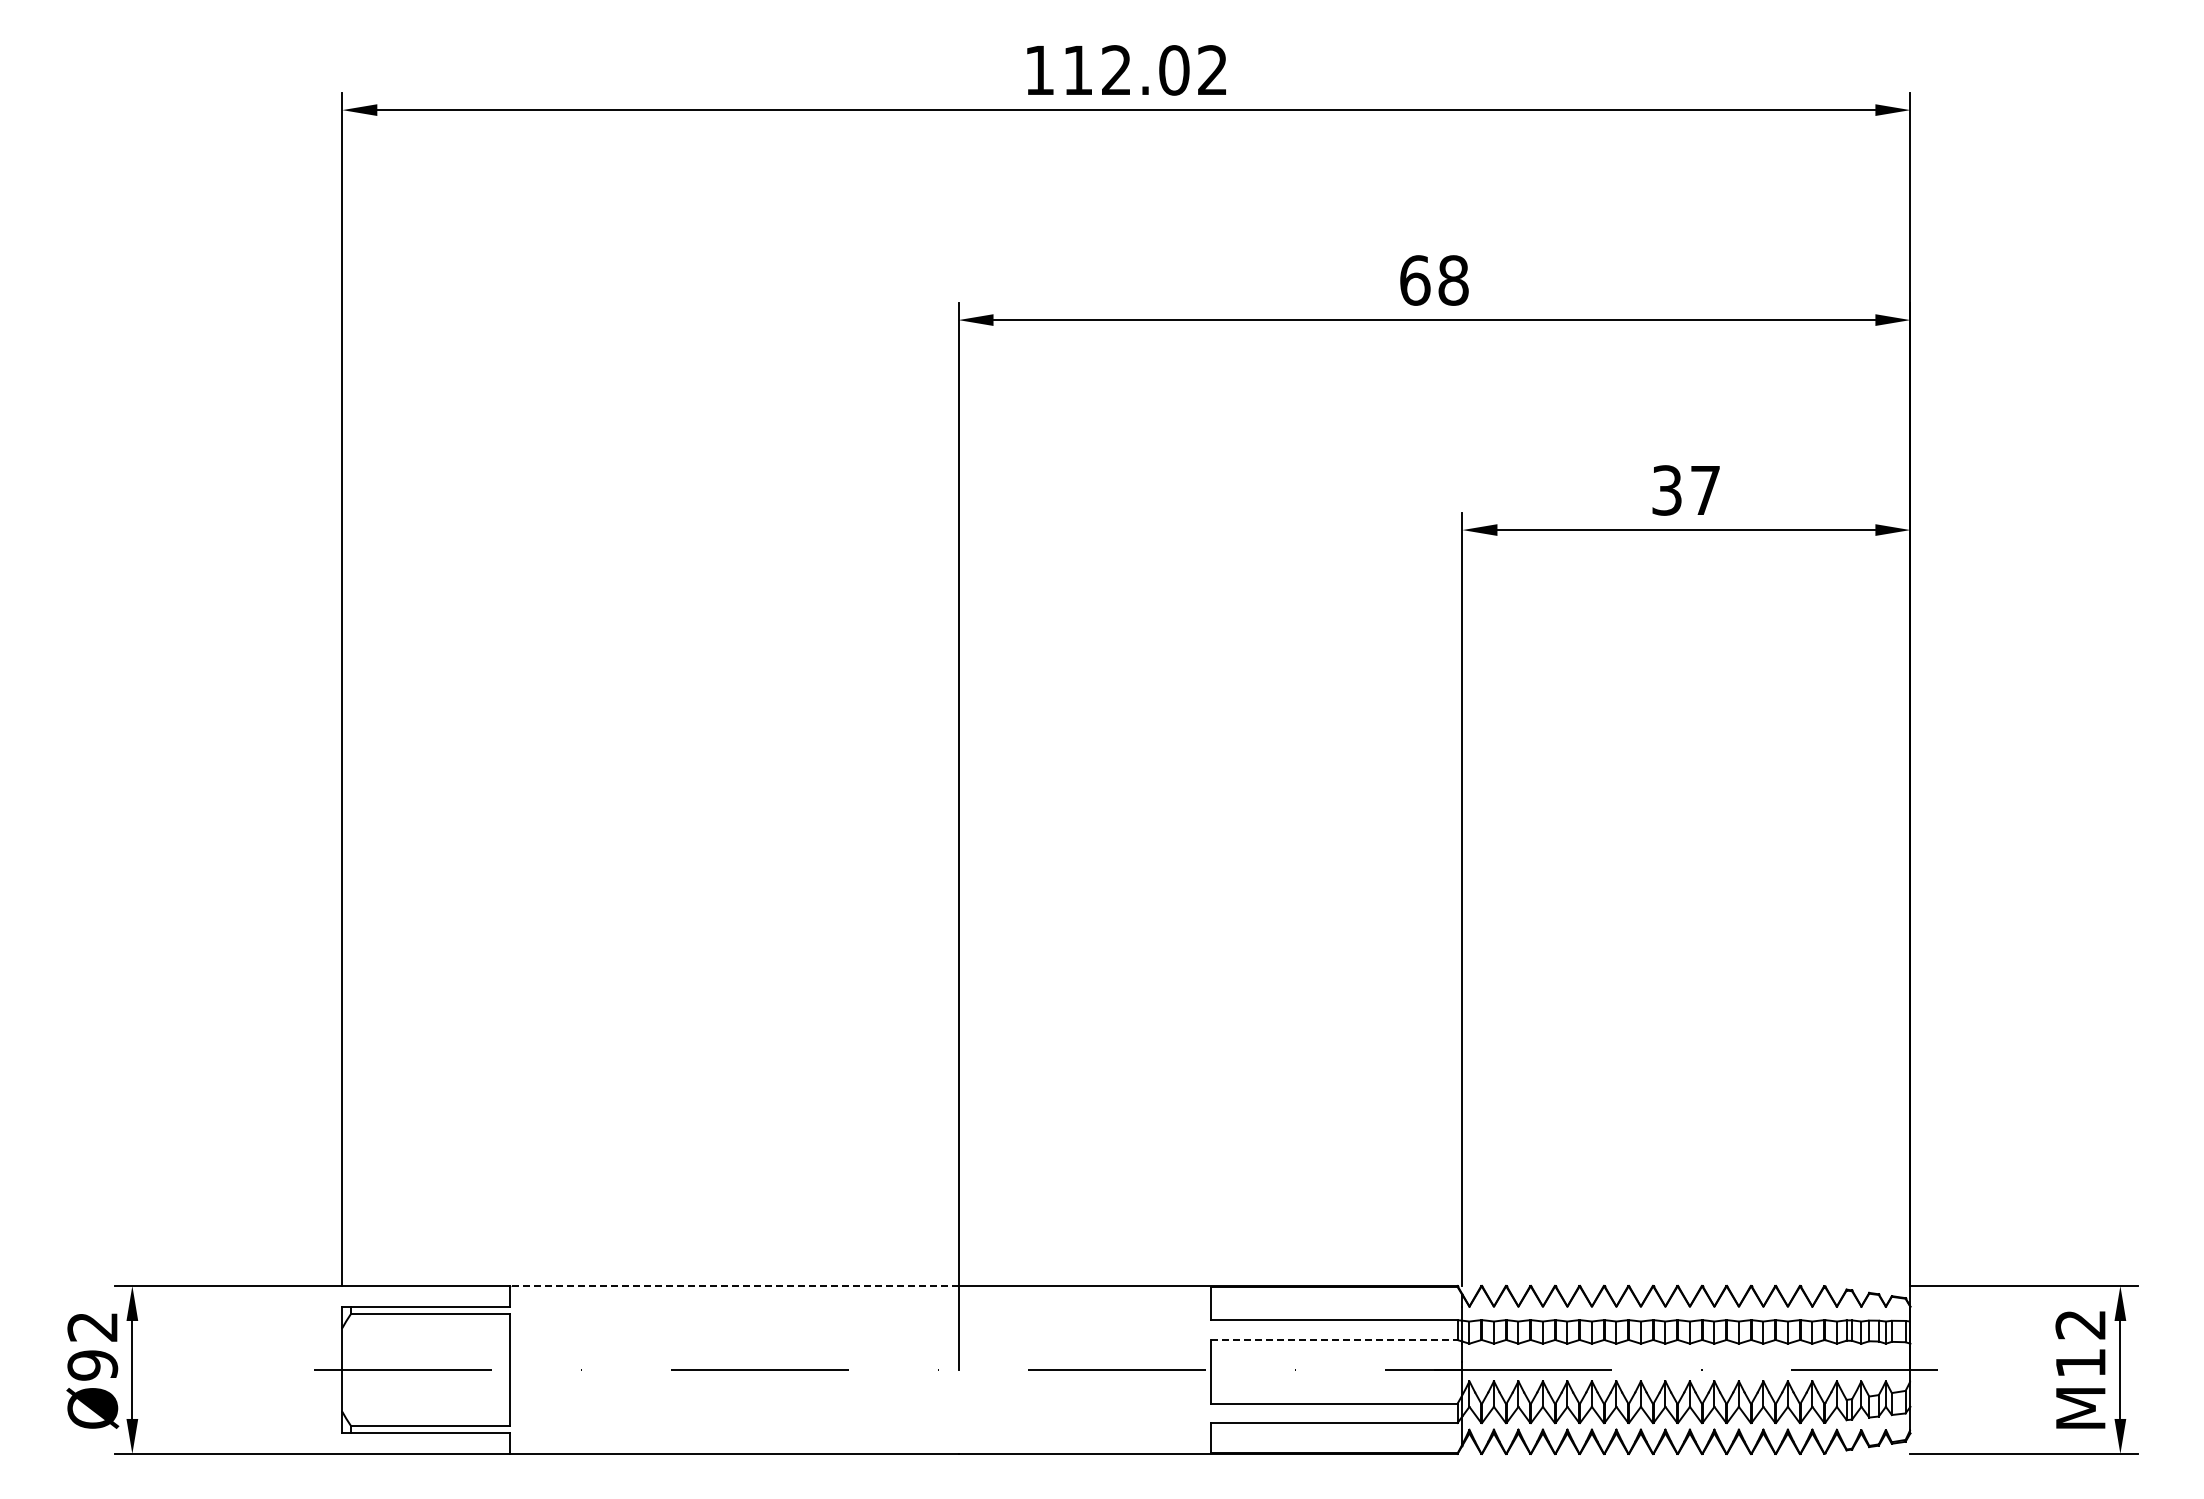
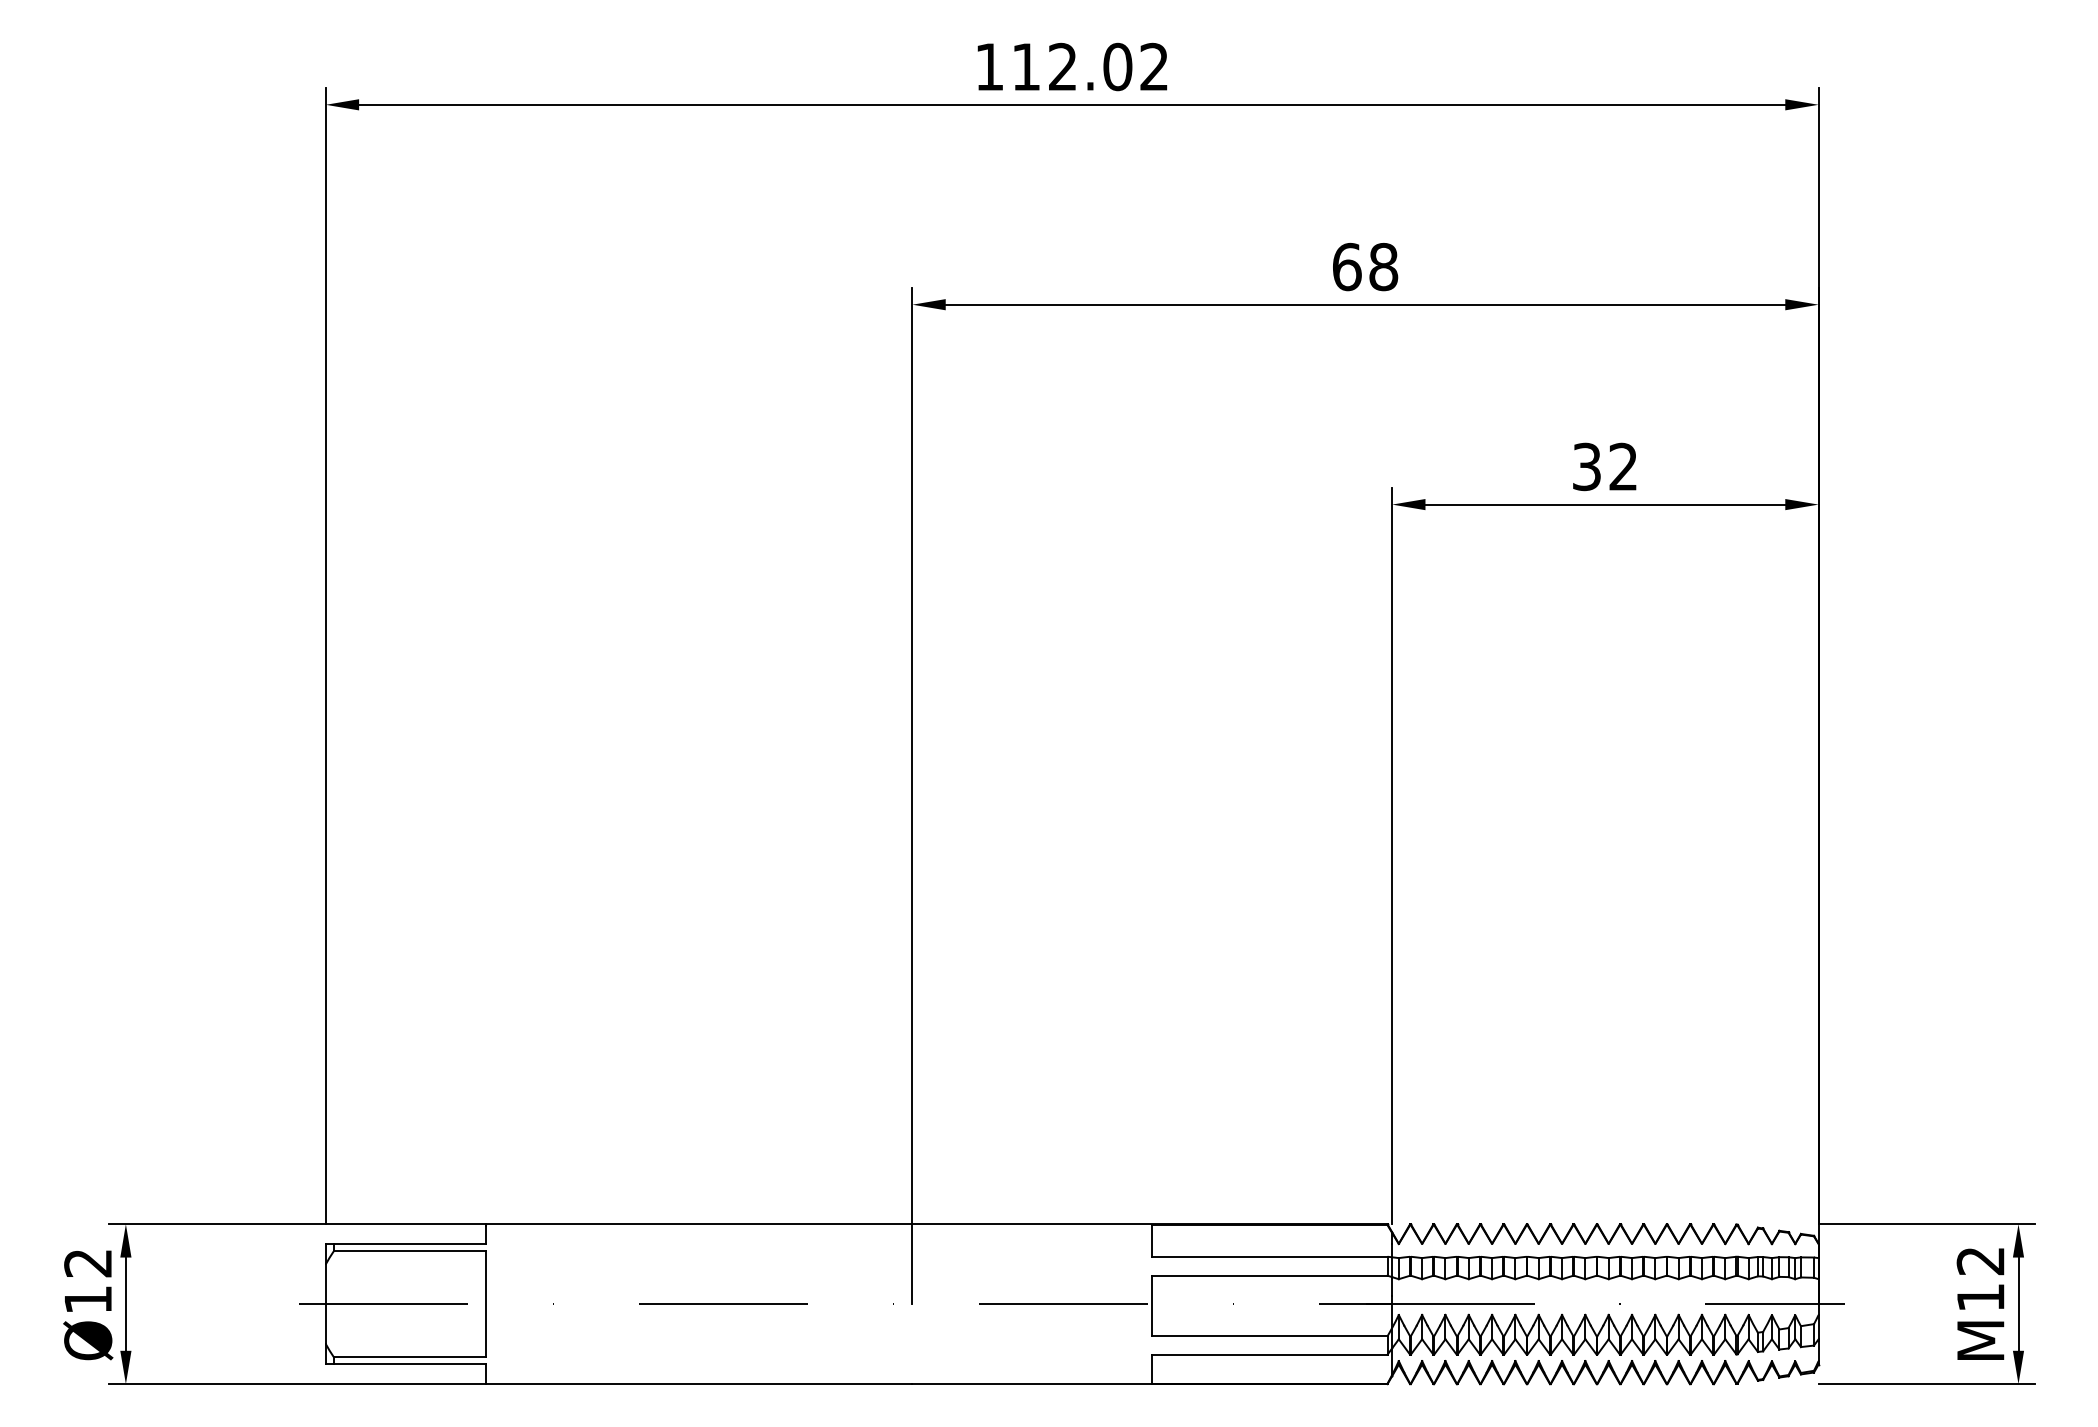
text: (1704, 489) -> (1622, 465), 37 -> 32
line: (733, 1285) -> (698, 1223), dashed -> solid
line: (1334, 1340) -> (1270, 1276), dashed -> solid
text: (92, 1365) -> (87, 1299), Ø92 -> Ø12

